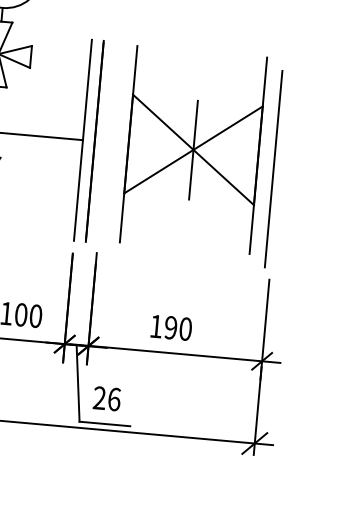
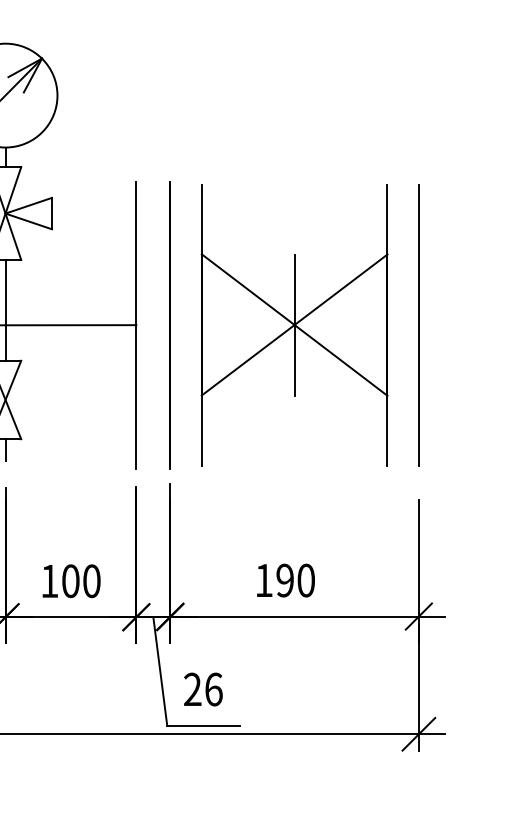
line: (94, 141) -> (169, 325), moved
line: (273, 169) -> (418, 325), moved

